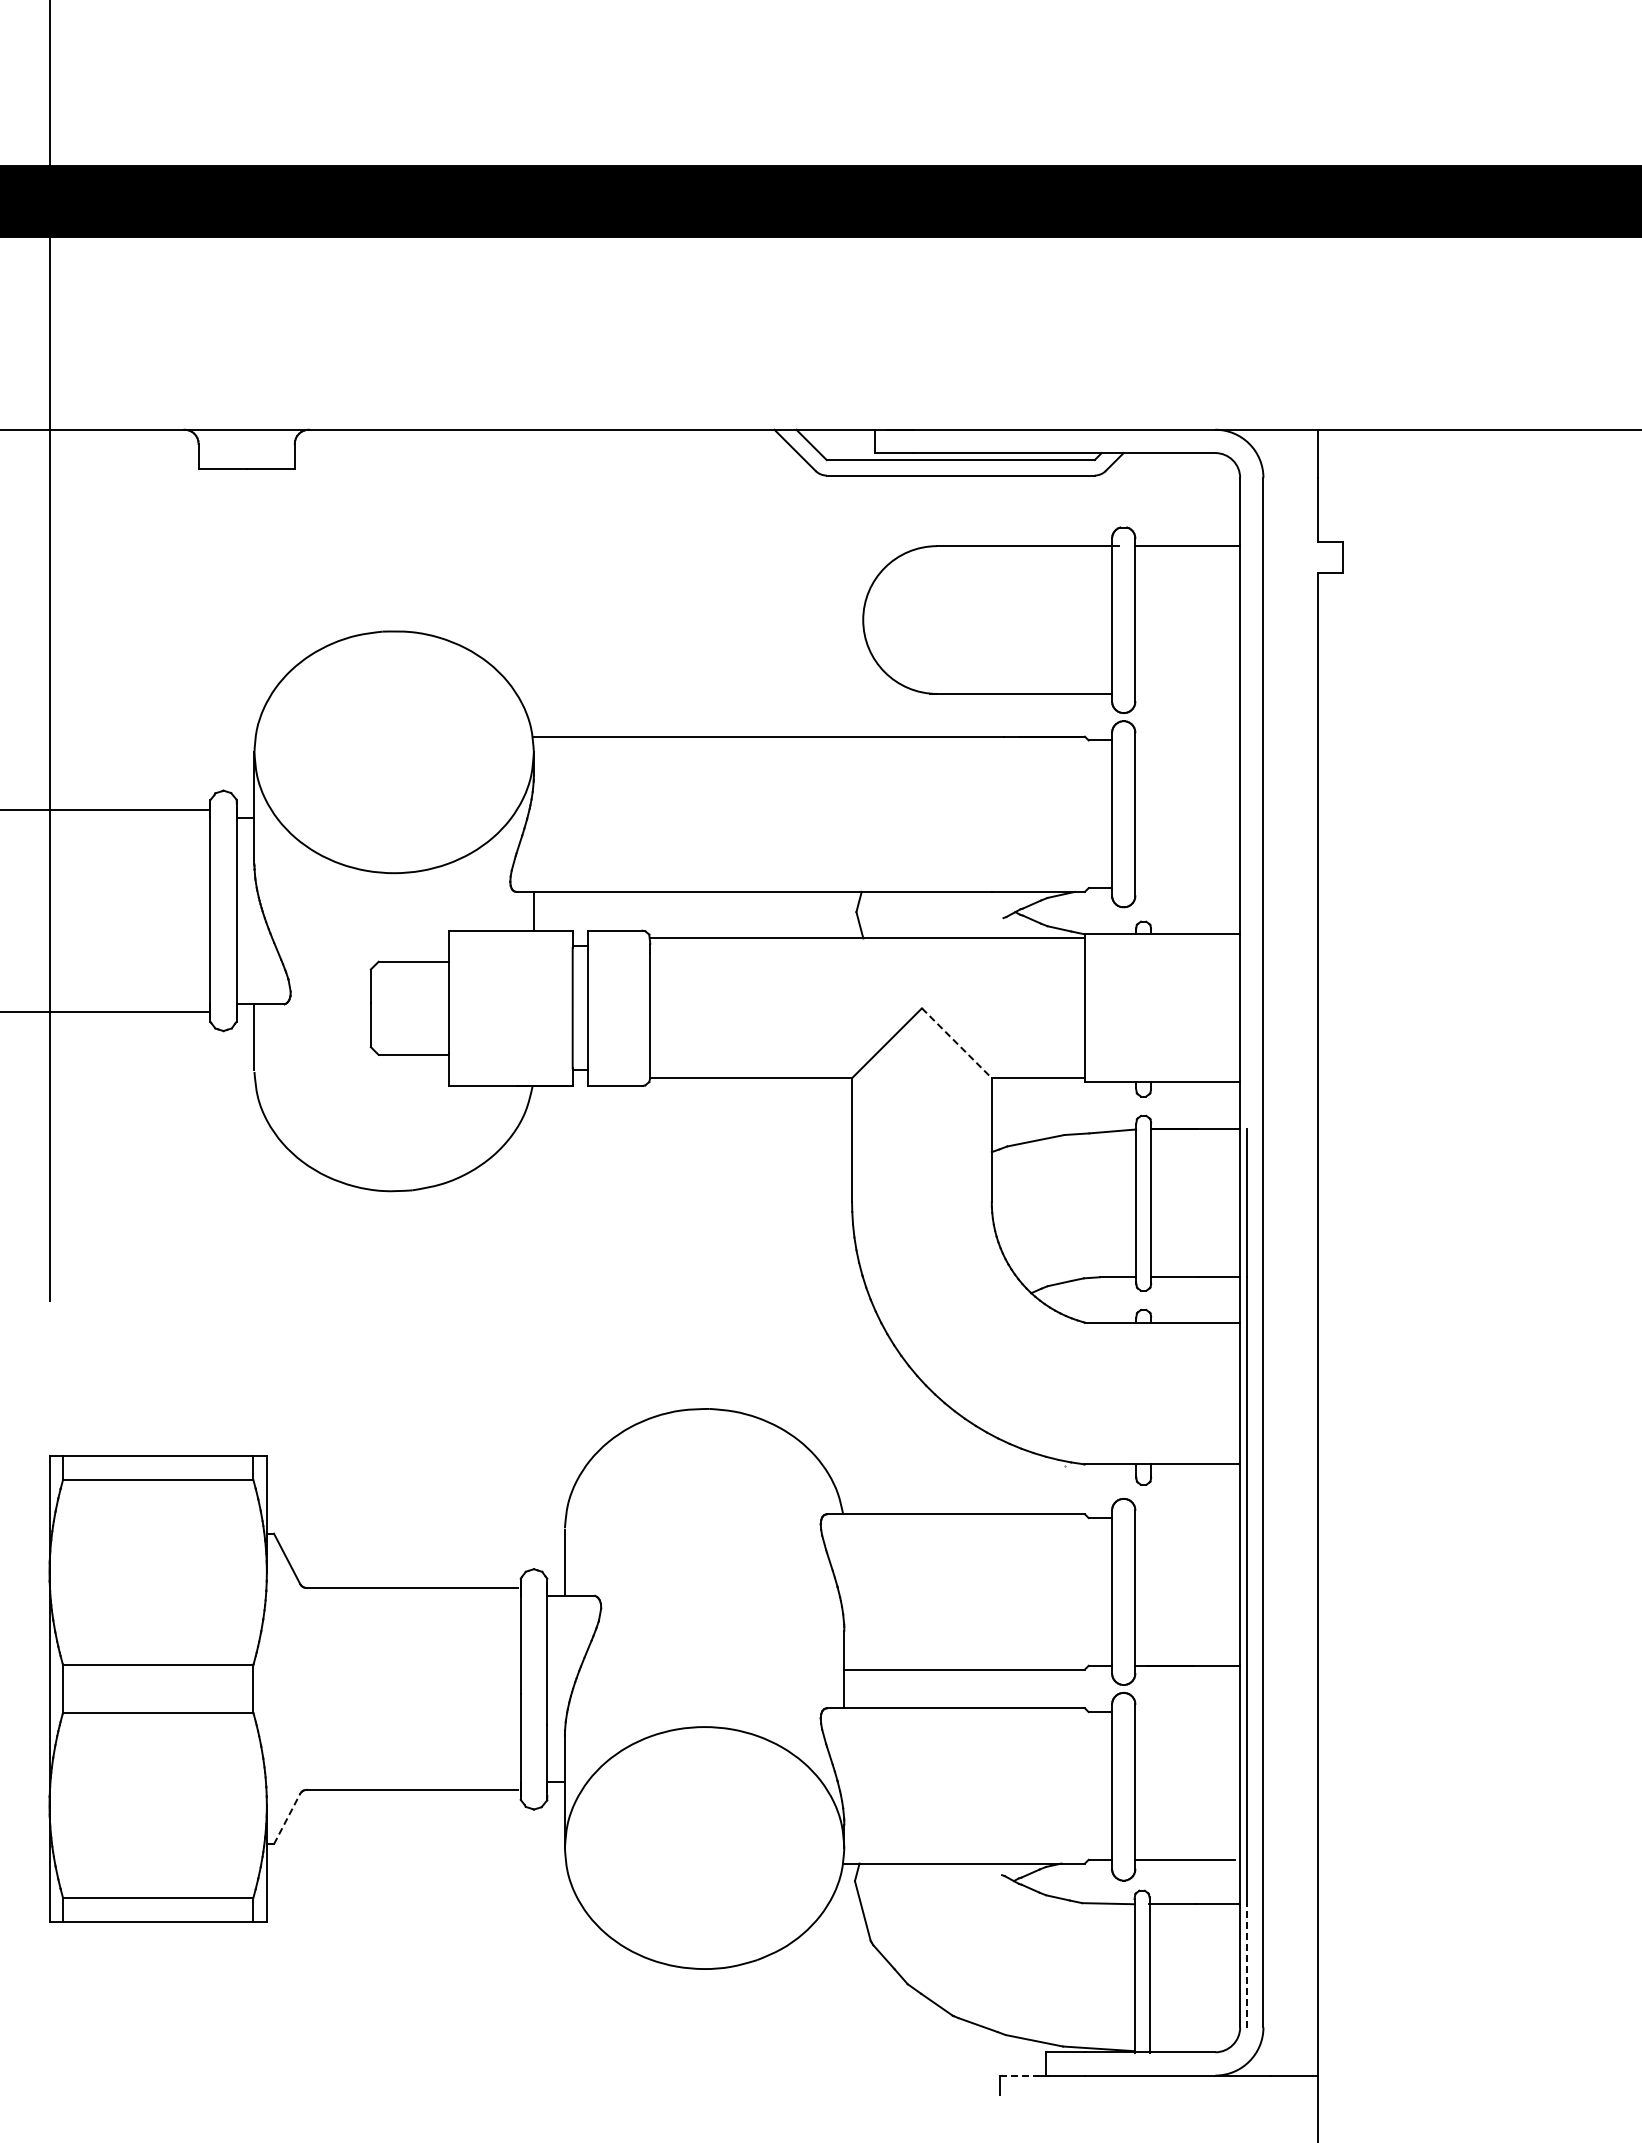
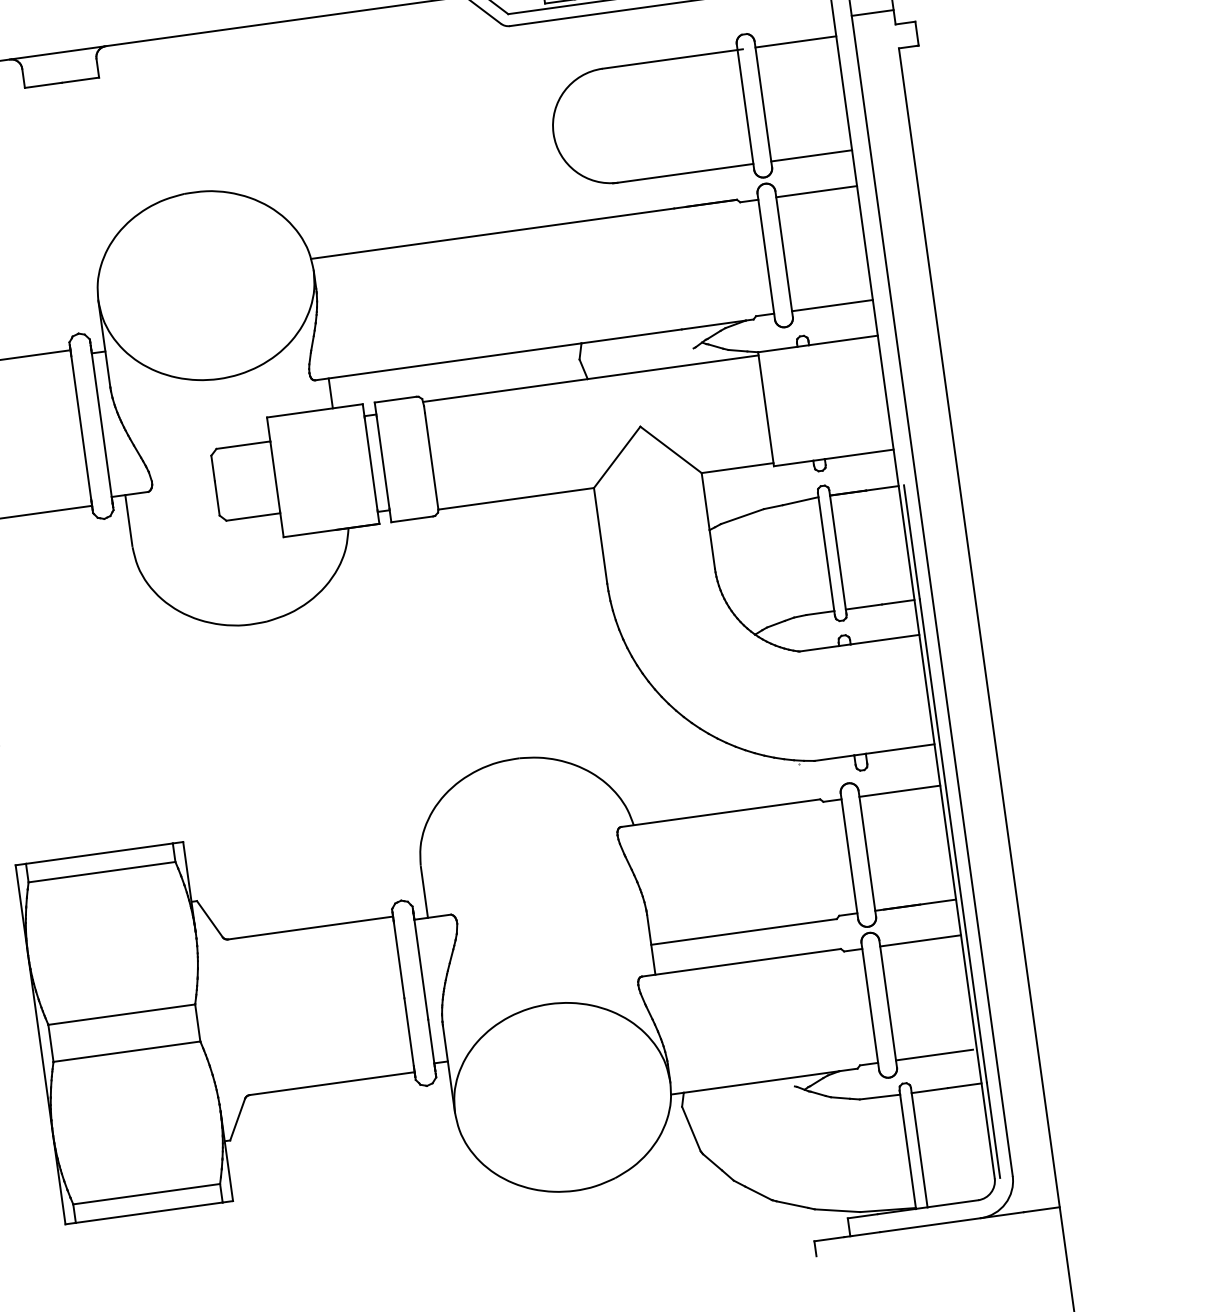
line: (1290, 522) -> (872, 12), added
line: (1187, 693) -> (811, 155), added
line: (1187, 740) -> (816, 191), added
line: (1187, 888) -> (832, 305), added
line: (957, 1043) -> (671, 450), dashed -> solid
line: (1187, 1518) -> (899, 791), added
line: (1187, 1712) -> (920, 941), added
line: (287, 1818) -> (237, 1119), dashed -> solid
line: (1247, 1966) -> (993, 1130), dashed -> solid
line: (1019, 2075) -> (829, 1239), dashed -> solid

